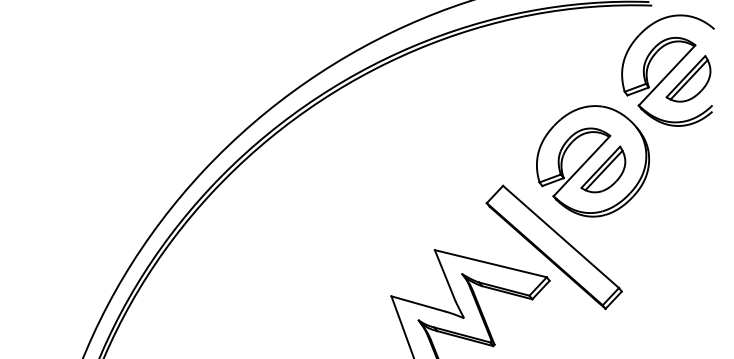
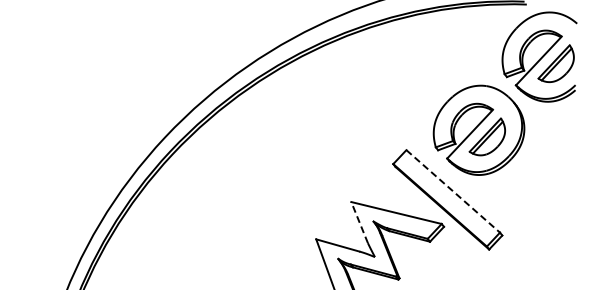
line: (561, 237) -> (453, 191), solid -> dashed
line: (445, 275) -> (359, 222), solid -> dashed

